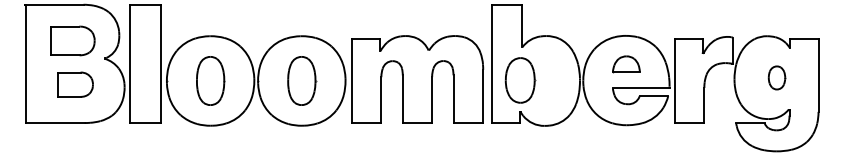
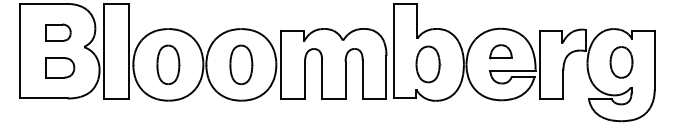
part: (73, 40) -> (58, 32), size x0.71
part: (776, 78) -> (621, 62), size x1.67
part: (520, 80) -> (428, 64), moved

